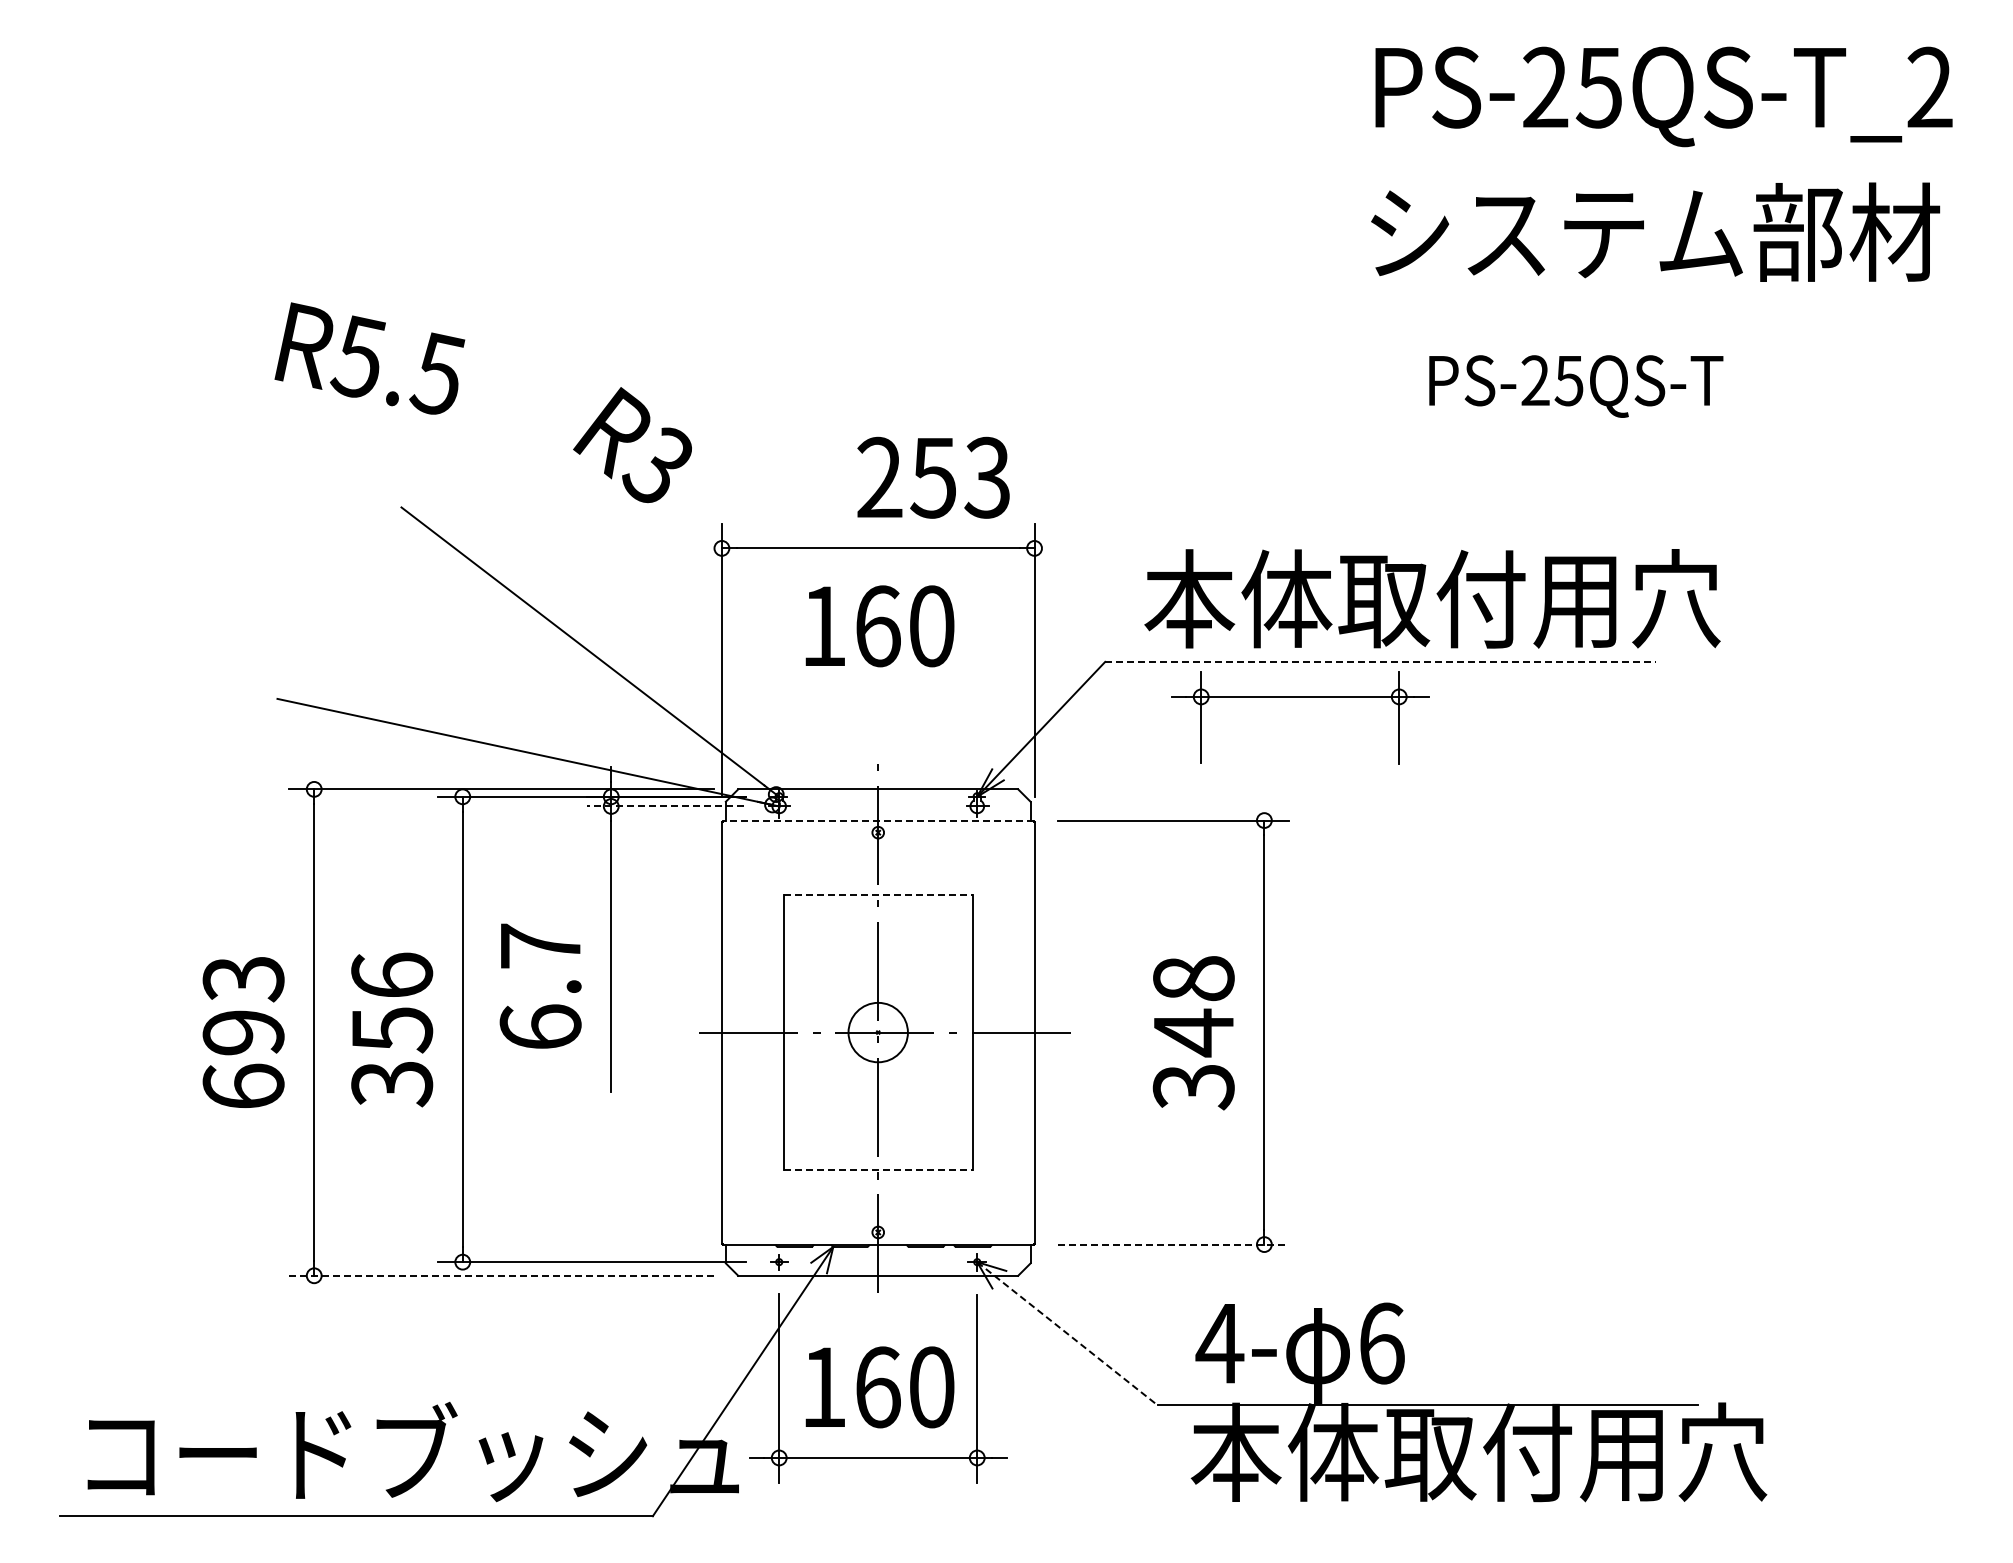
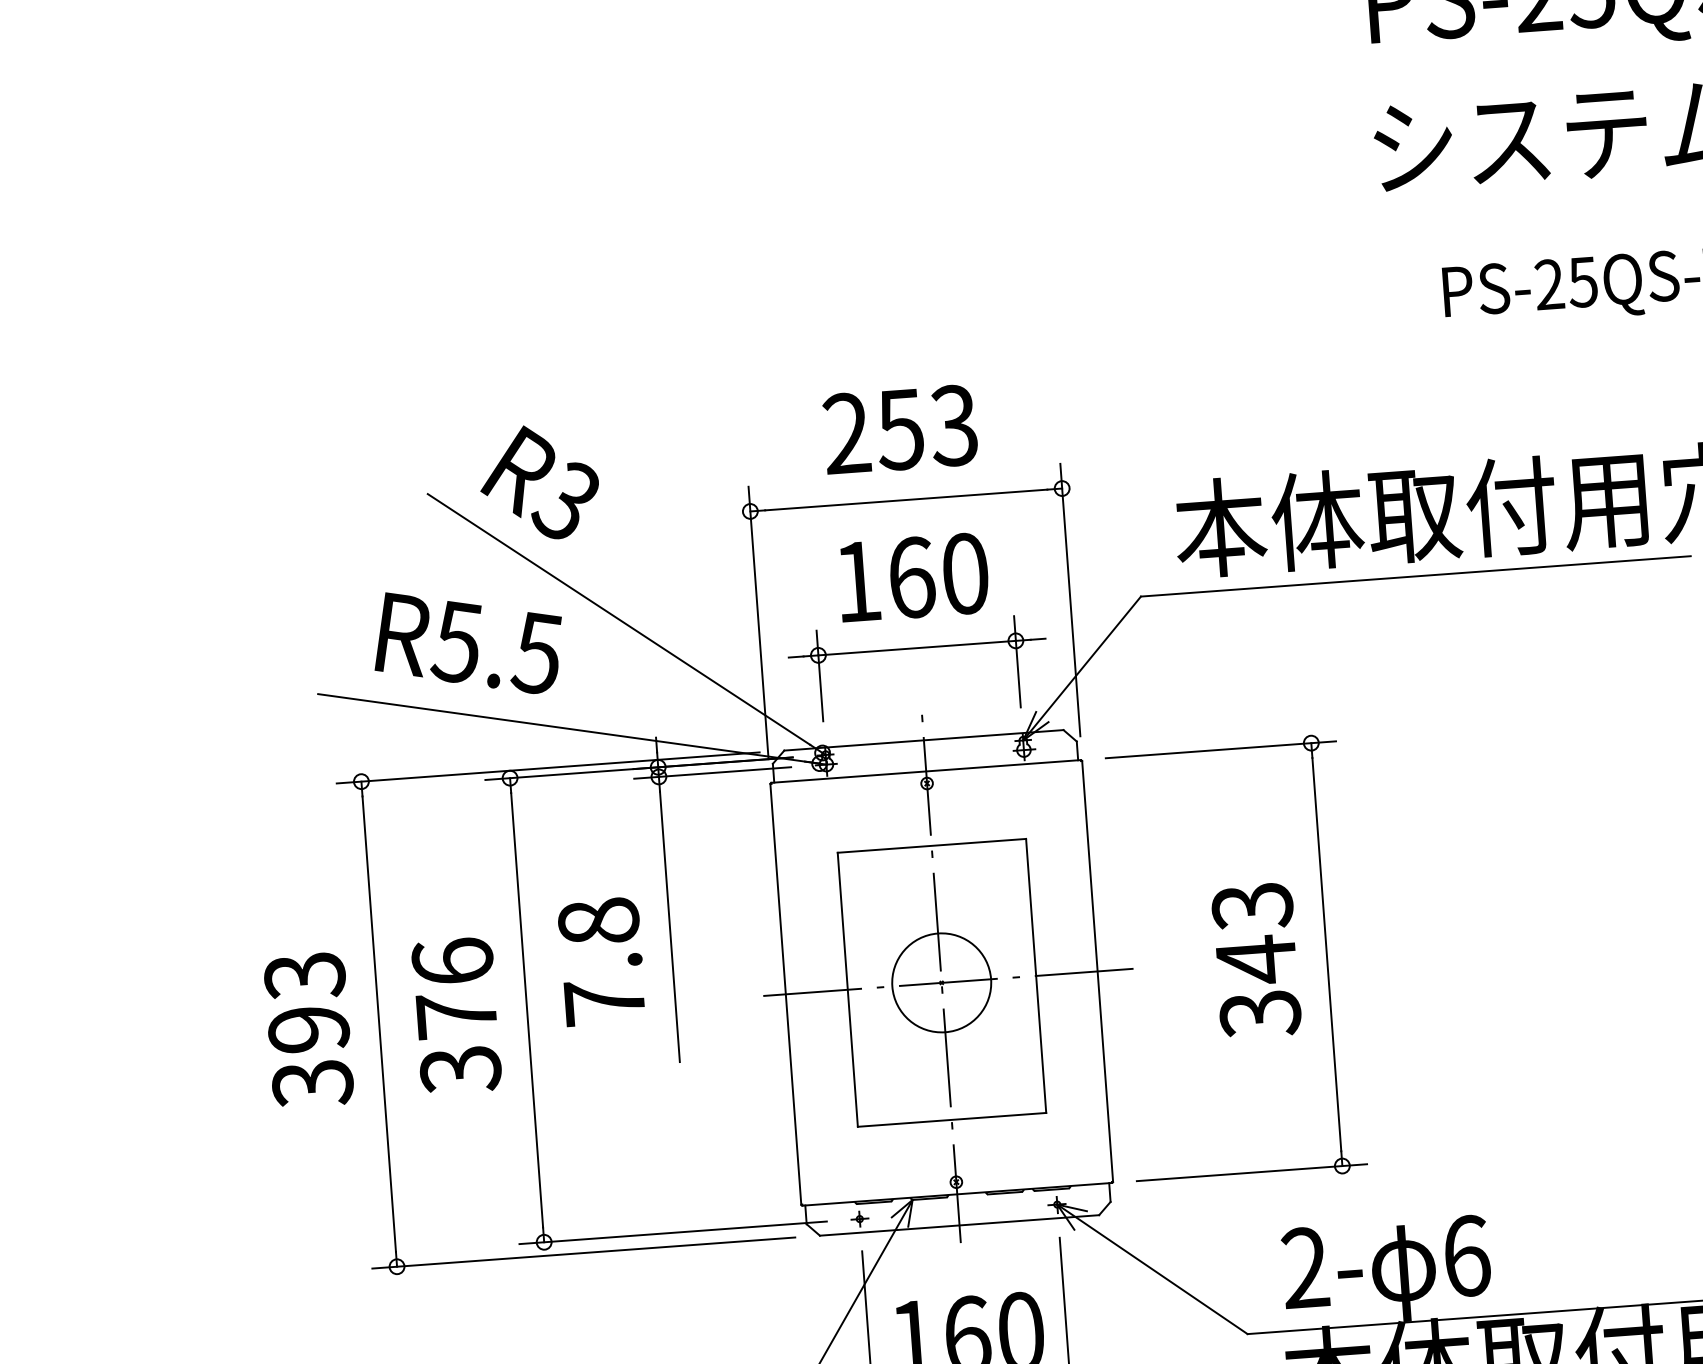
text: (369, 358) -> (467, 642), moved
text: (632, 445) -> (539, 482), moved
text: (933, 477) -> (900, 429), moved
line: (1380, 661) -> (1415, 576), dashed -> solid
part: (1300, 697) -> (917, 648), moved
line: (665, 806) -> (713, 772), dashed -> solid
line: (877, 820) -> (925, 771), dashed -> solid
line: (878, 895) -> (931, 846), dashed -> solid
text: (1193, 979) -> (1252, 906), 348 -> 343
text: (540, 986) -> (601, 961), 6.7 -> 7.8
text: (392, 1030) -> (457, 1016), 356 -> 376
circle: (877, 1032) -> (940, 982), size x1.67
text: (243, 1086) -> (312, 1083), 693 -> 393
line: (878, 1169) -> (952, 1119), dashed -> solid
line: (1174, 1244) -> (1252, 1172), dashed -> solid
line: (500, 1275) -> (582, 1252), dashed -> solid
line: (1067, 1334) -> (1152, 1270), dashed -> solid
text: (1219, 1342) -> (1304, 1266), 4- -> 2-

